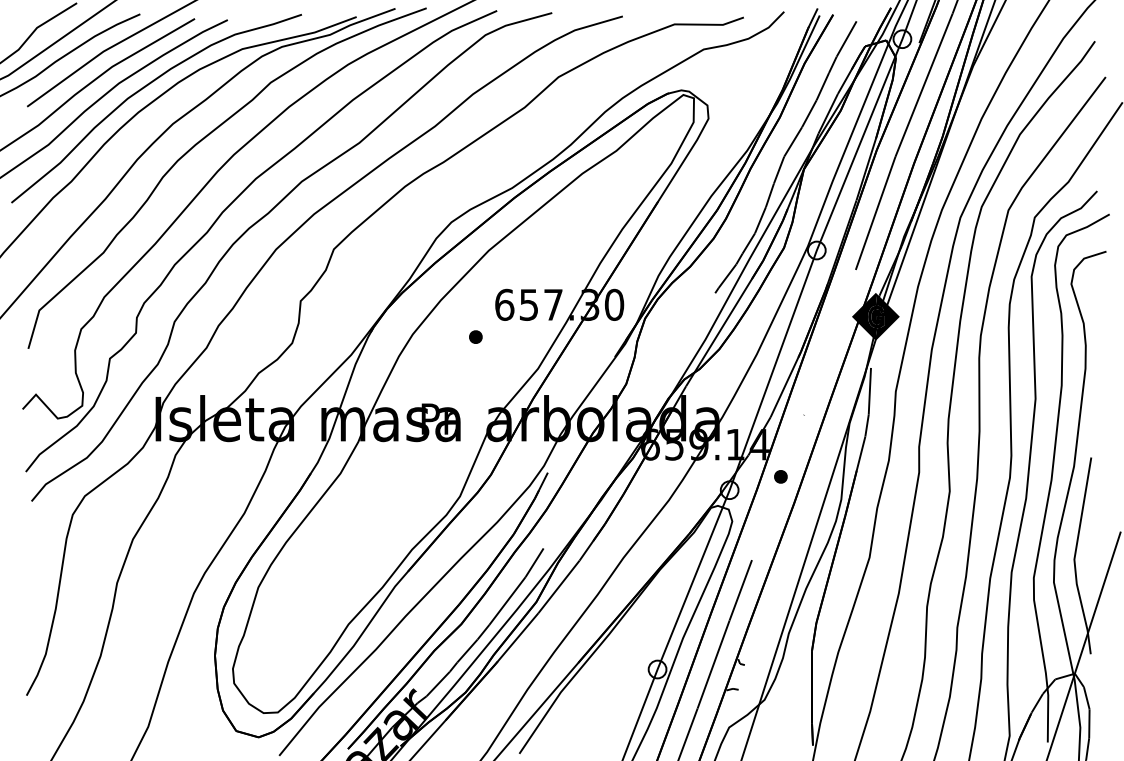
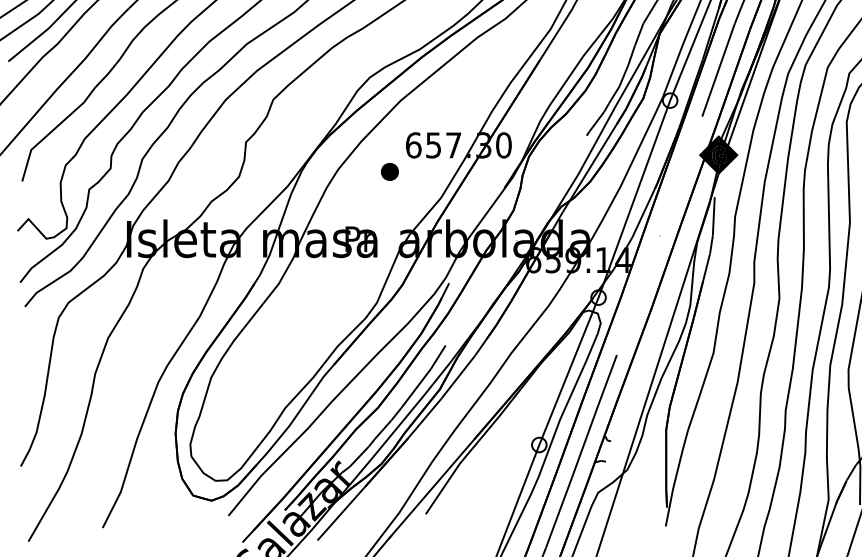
part: (475, 336) -> (389, 171), size x1.6
part: (780, 476) -> (640, 286), removed

